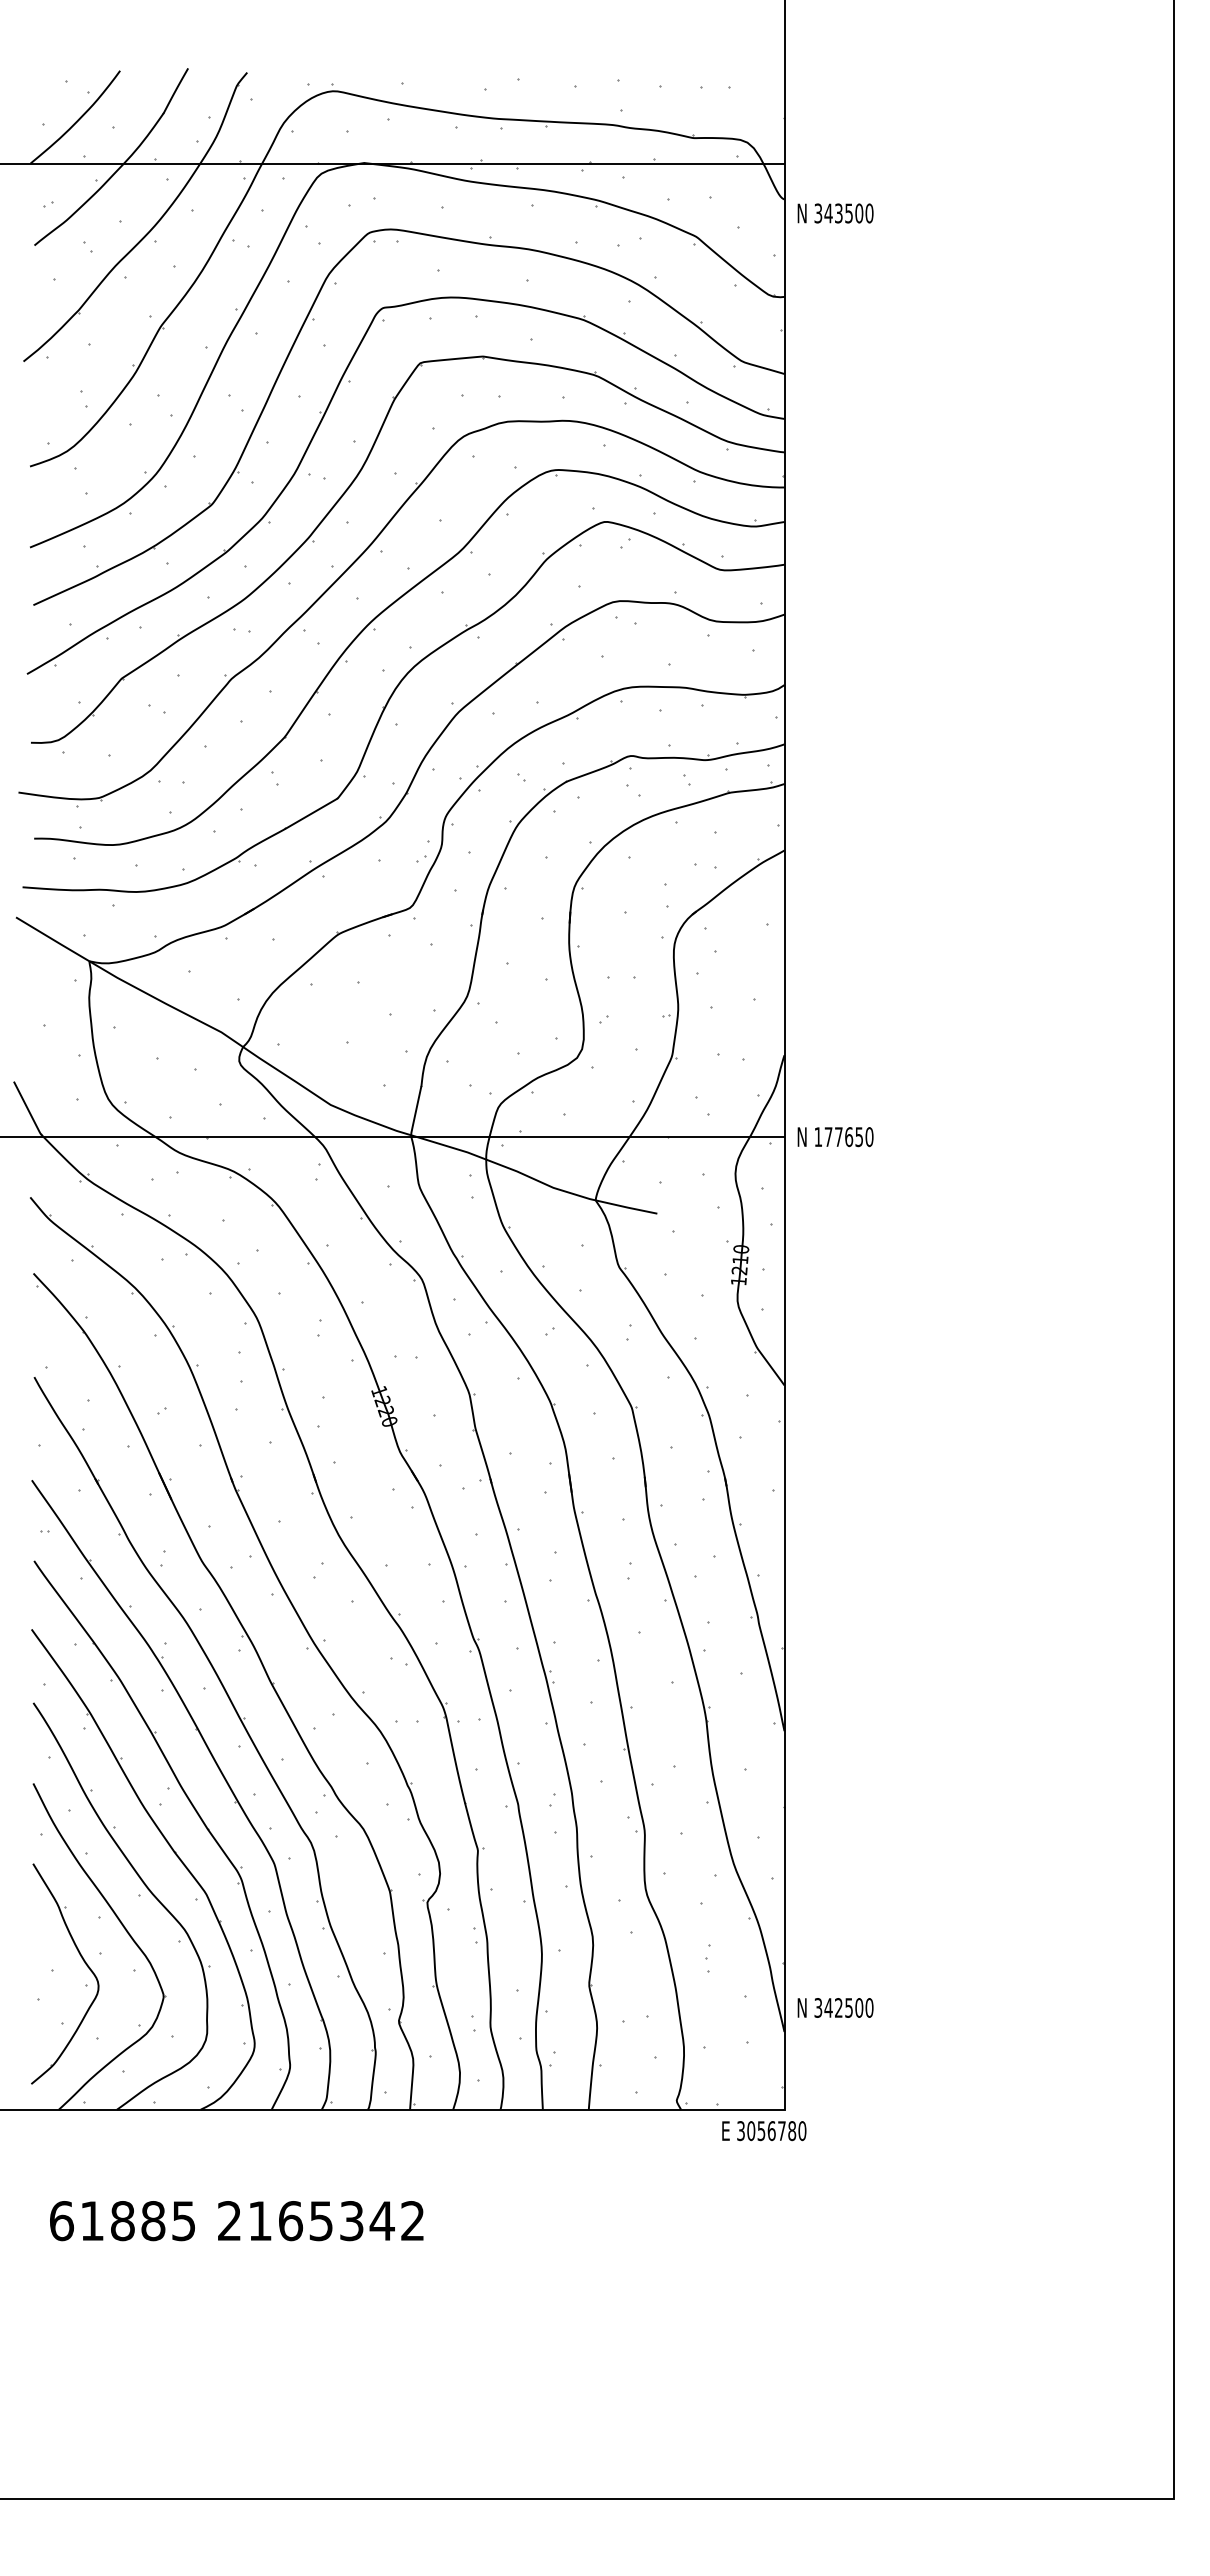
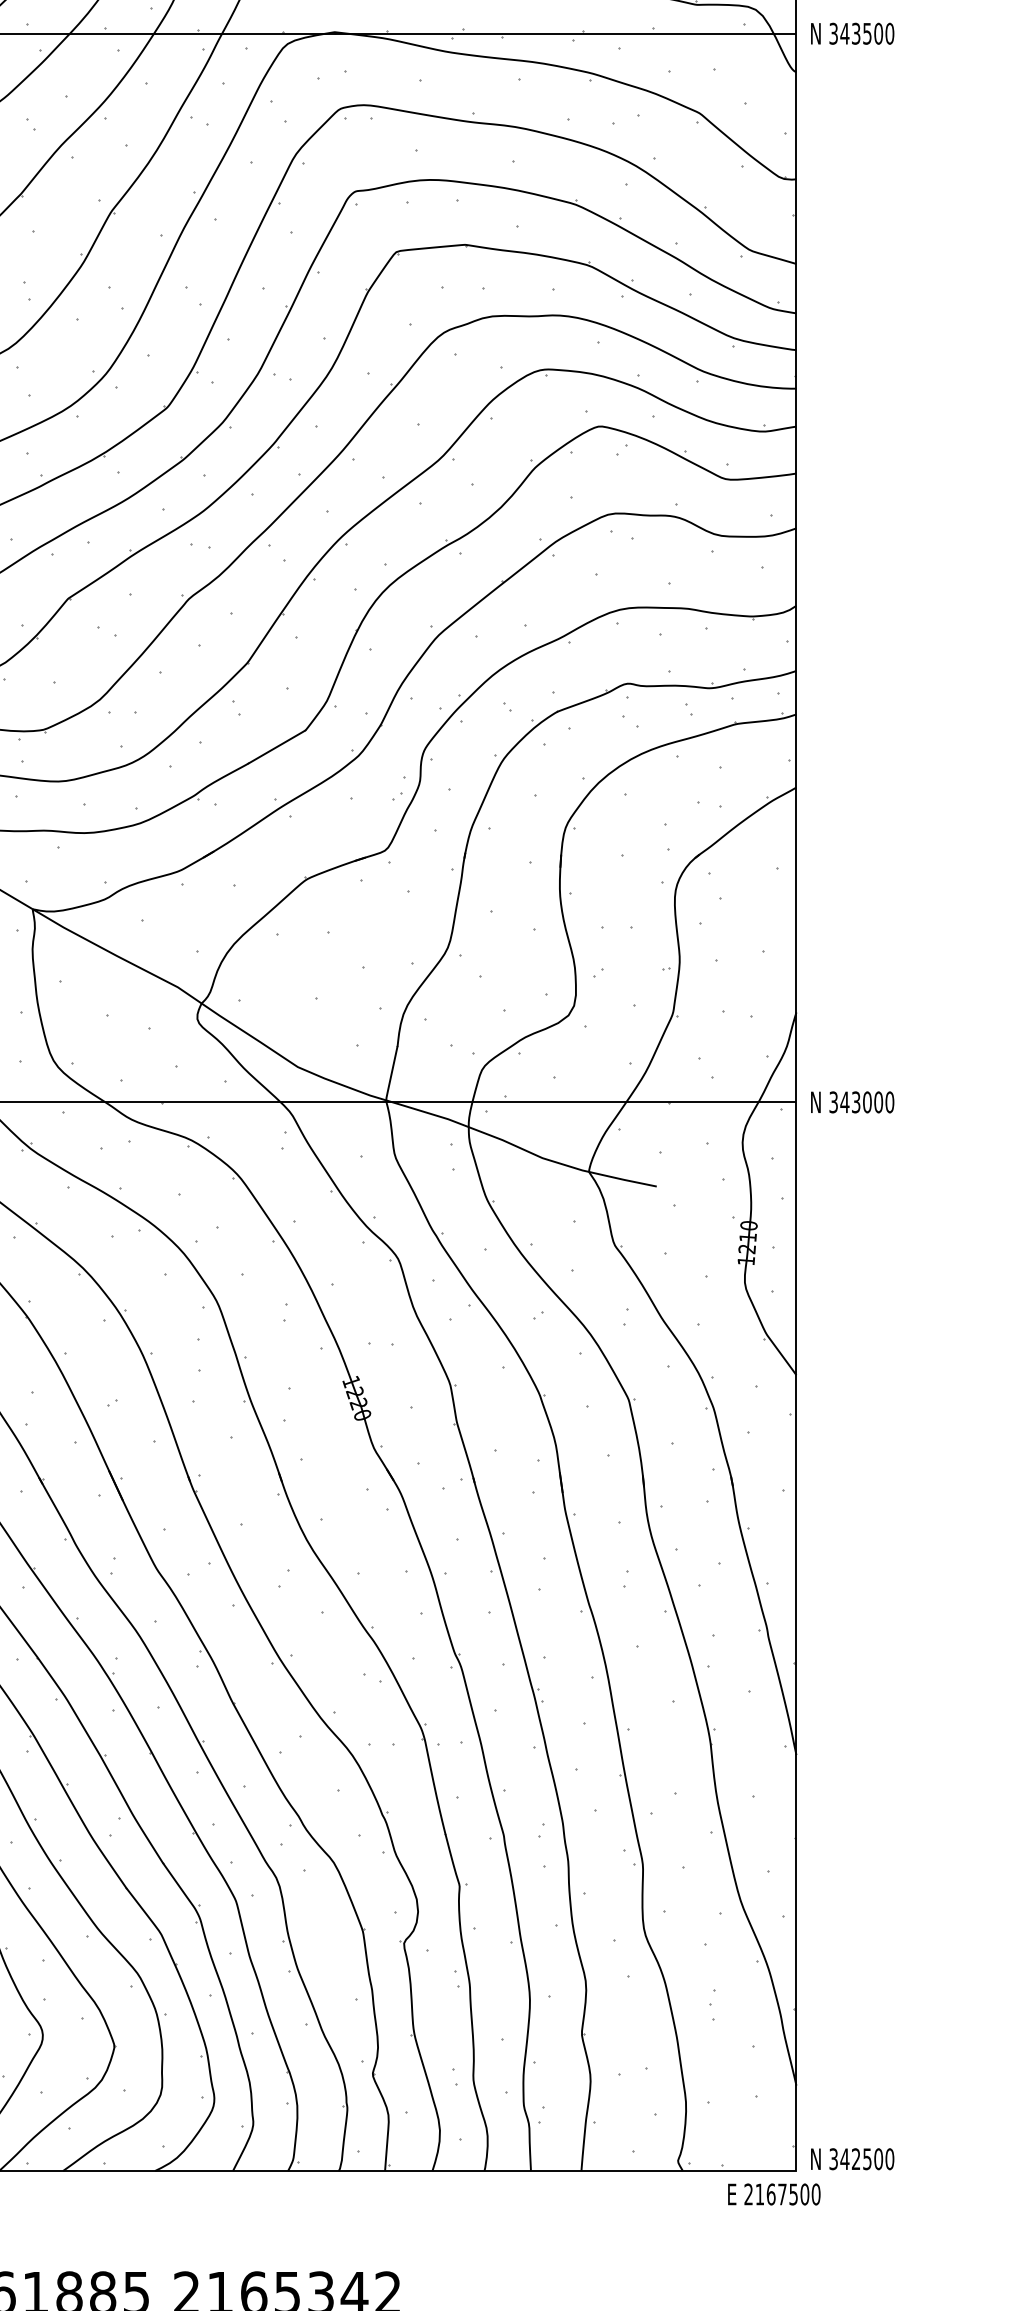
text: (835, 213) -> (852, 33), moved
text: (838, 1137) -> (855, 1102), 177650 -> 343000
text: (835, 2007) -> (852, 2158), moved
text: (766, 2131) -> (776, 2194), 3056780 -> 2167500

